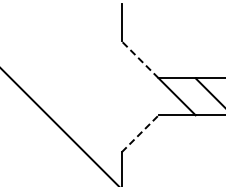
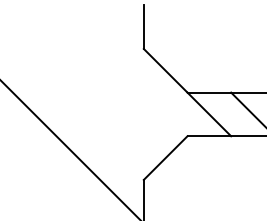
line: (139, 59) -> (164, 70), dashed -> solid
line: (140, 133) -> (165, 157), dashed -> solid

